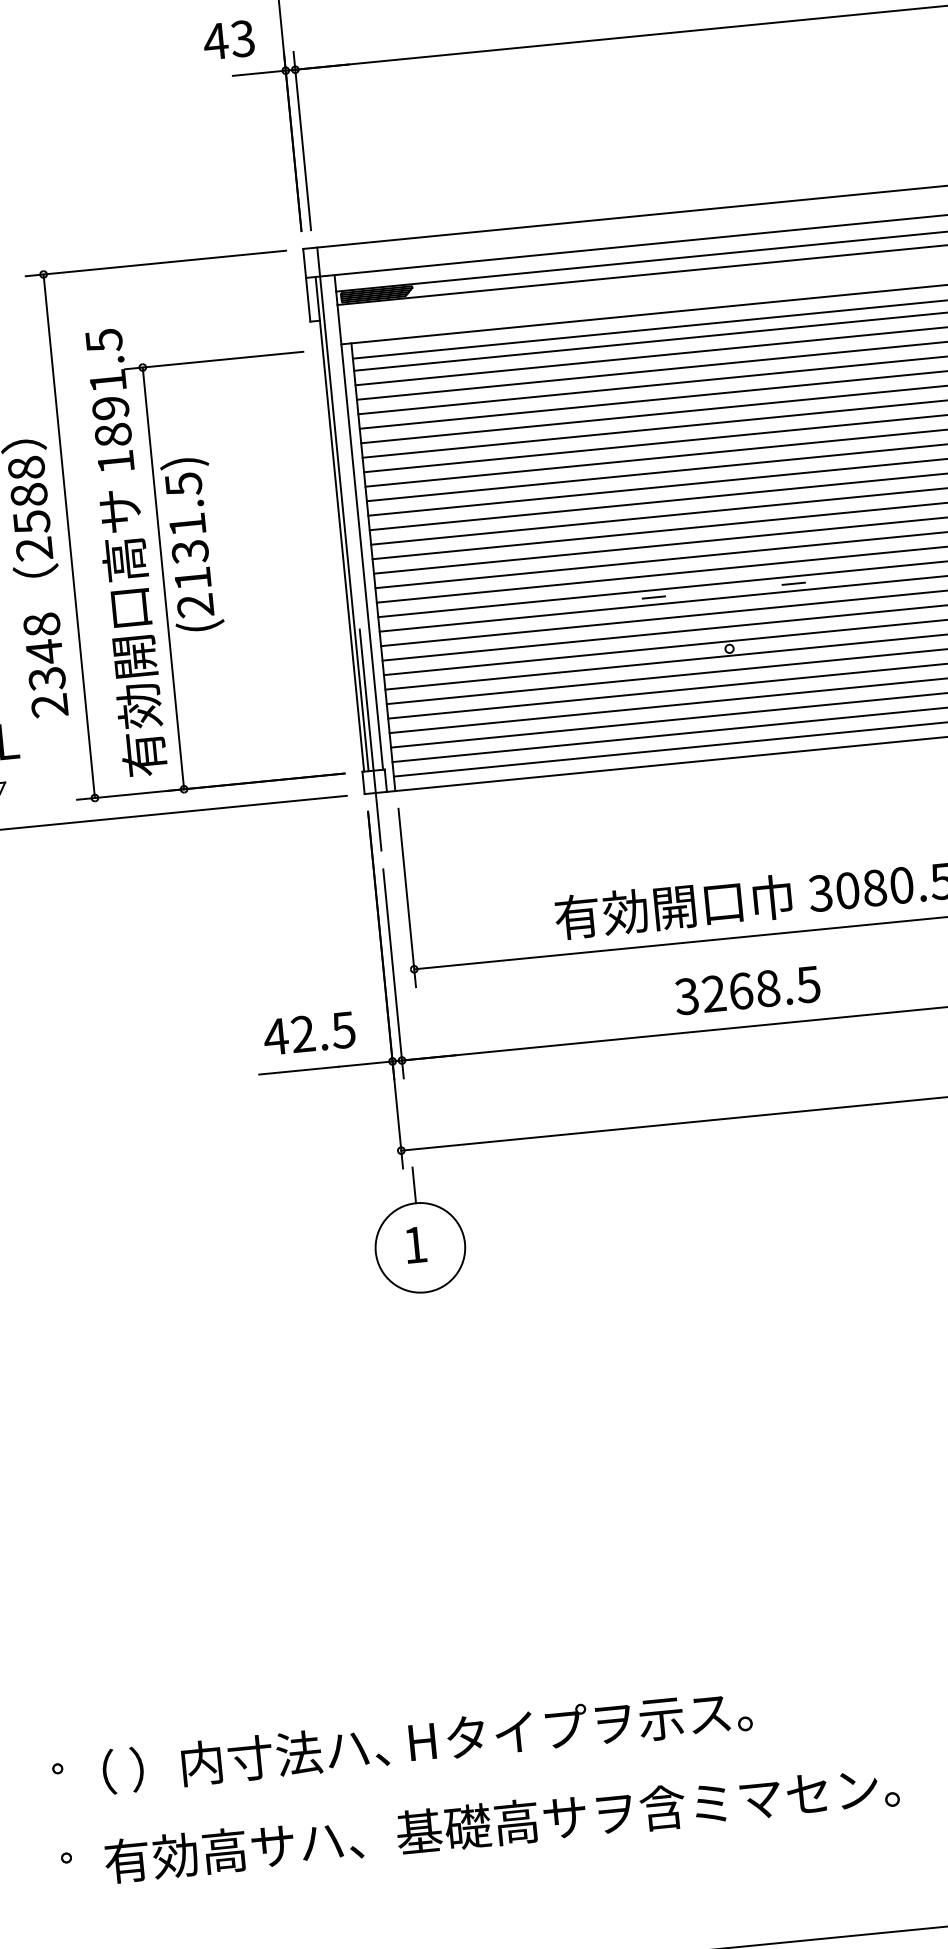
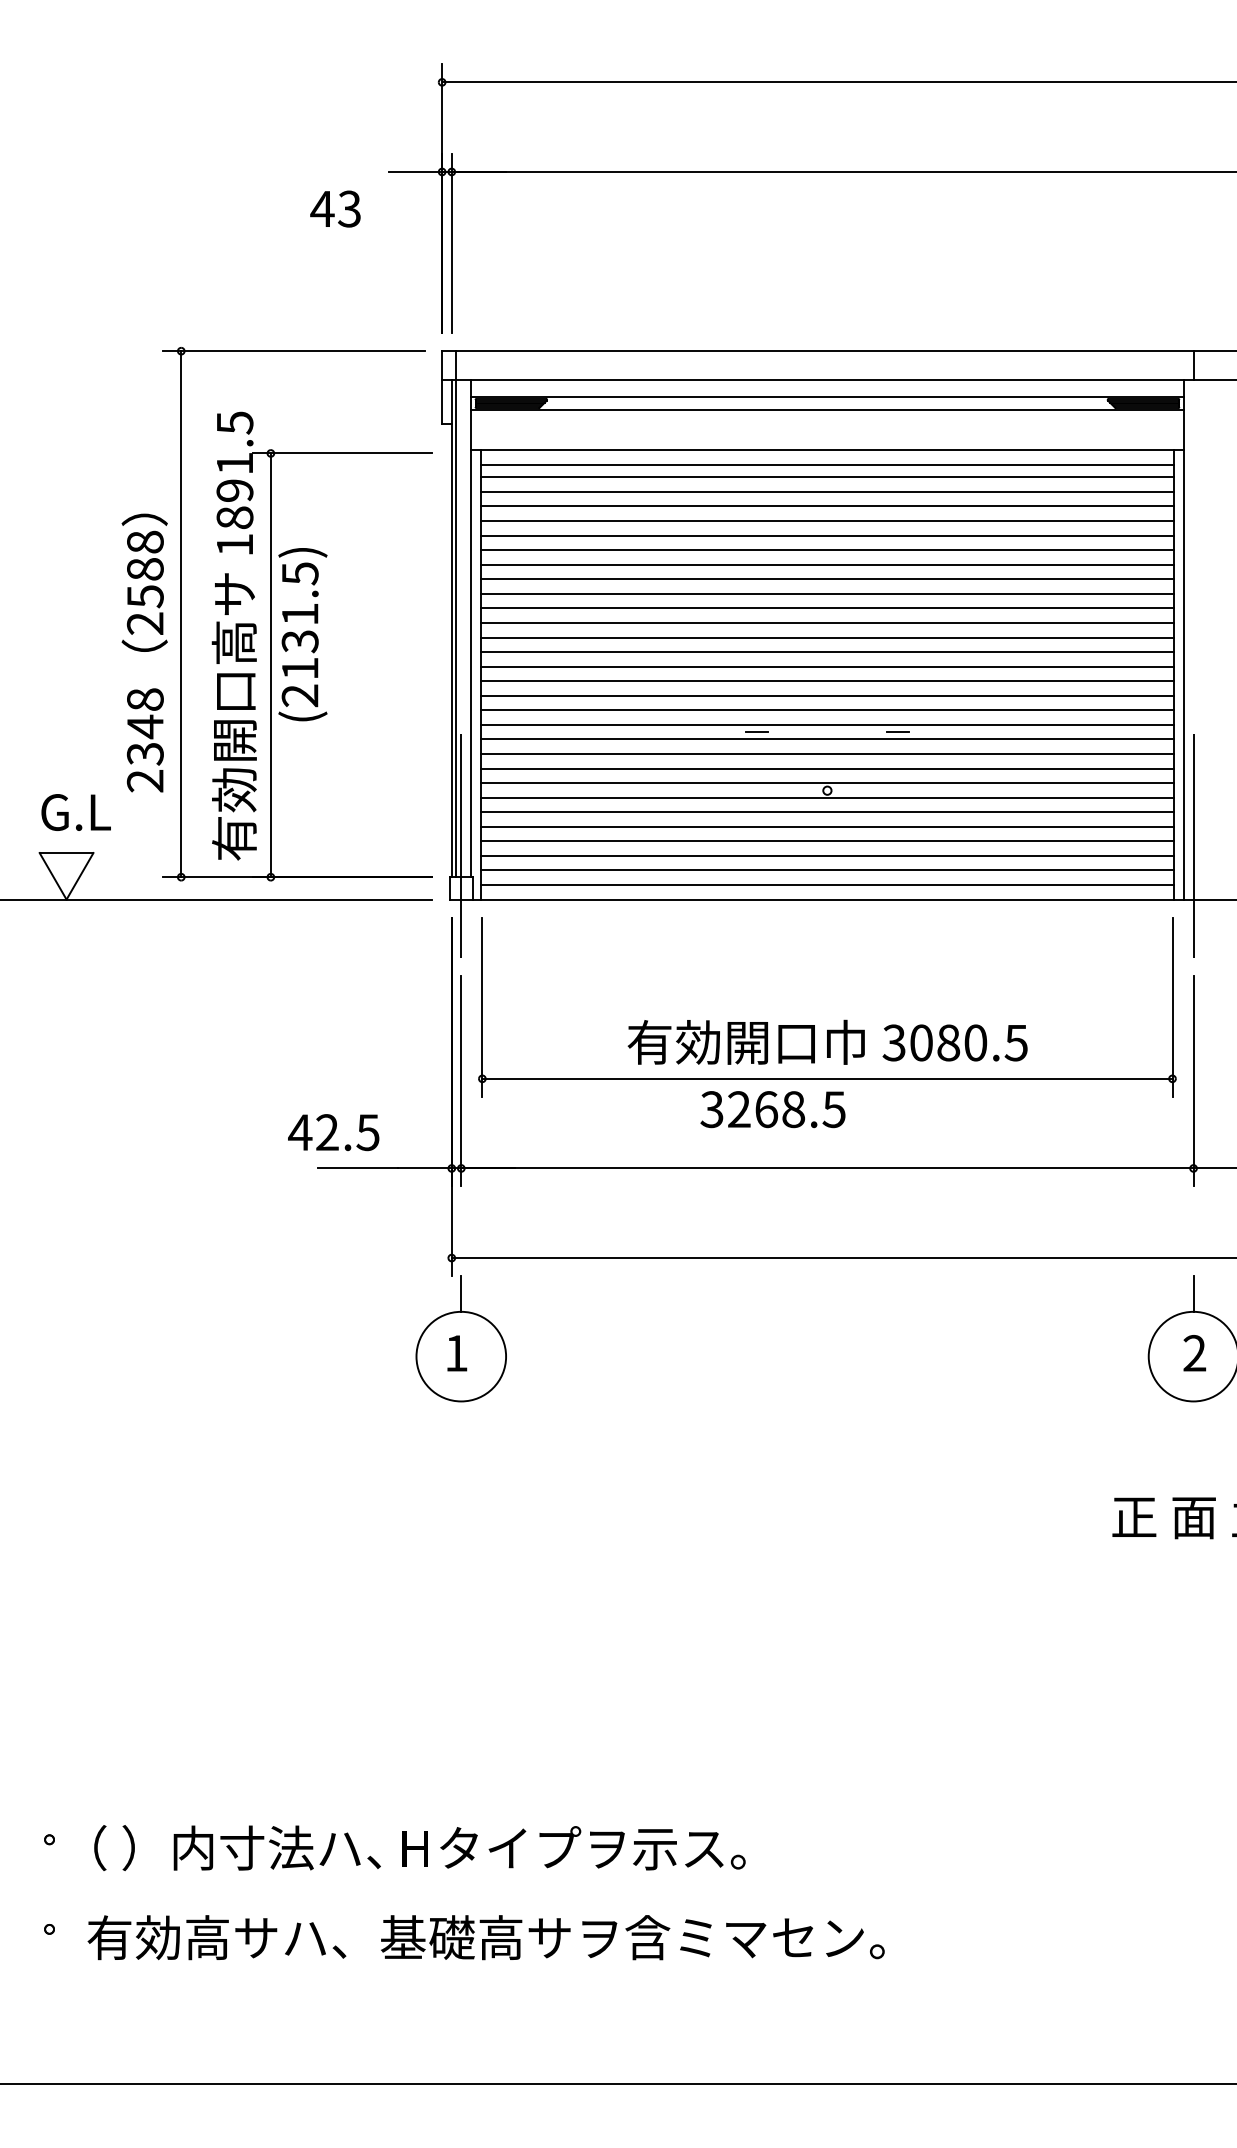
text: (228, 39) -> (335, 208), moved
text: (747, 990) -> (772, 1109), moved
text: (309, 1033) -> (333, 1132), moved

